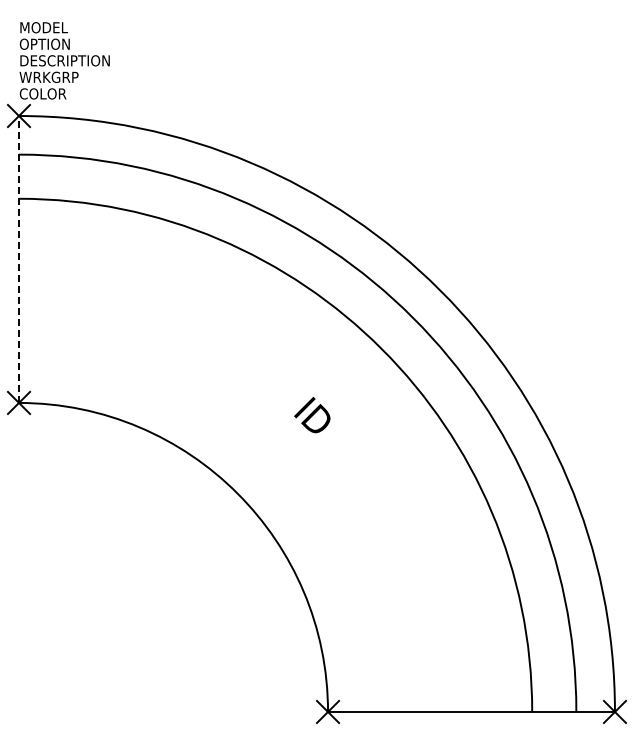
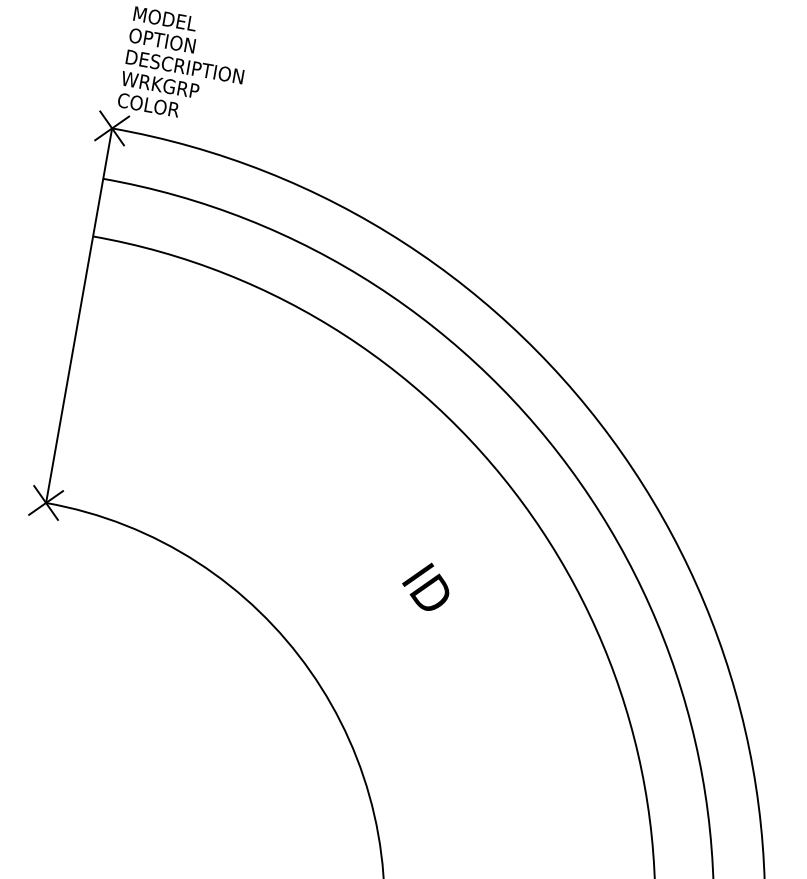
line: (19, 258) -> (79, 314), dashed -> solid

